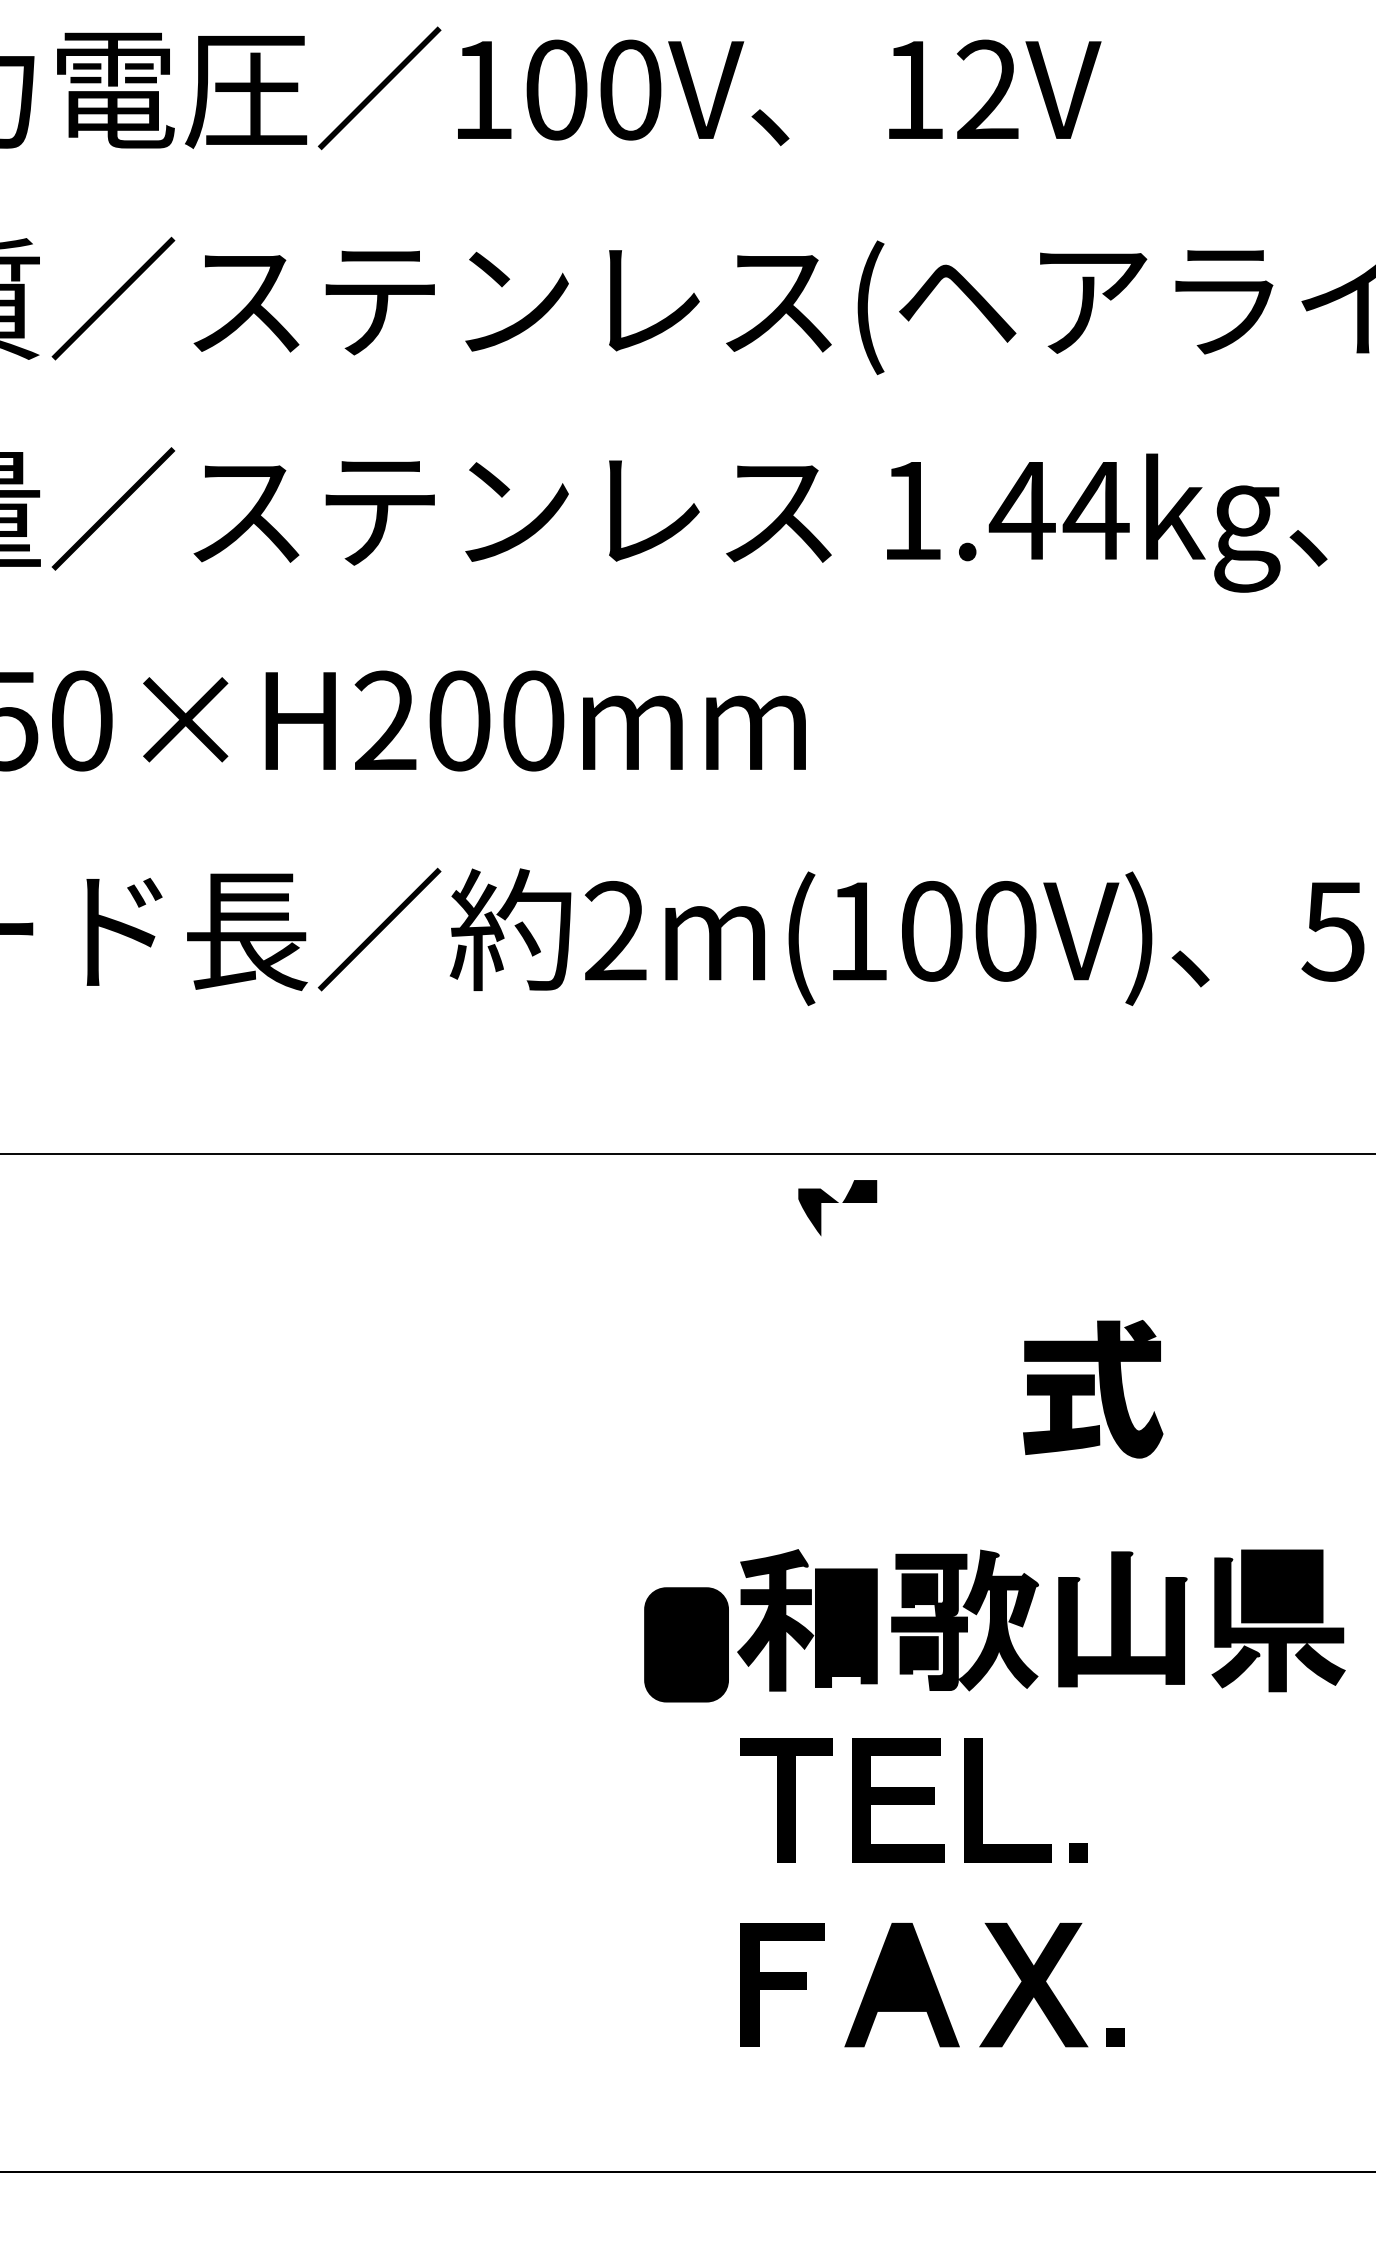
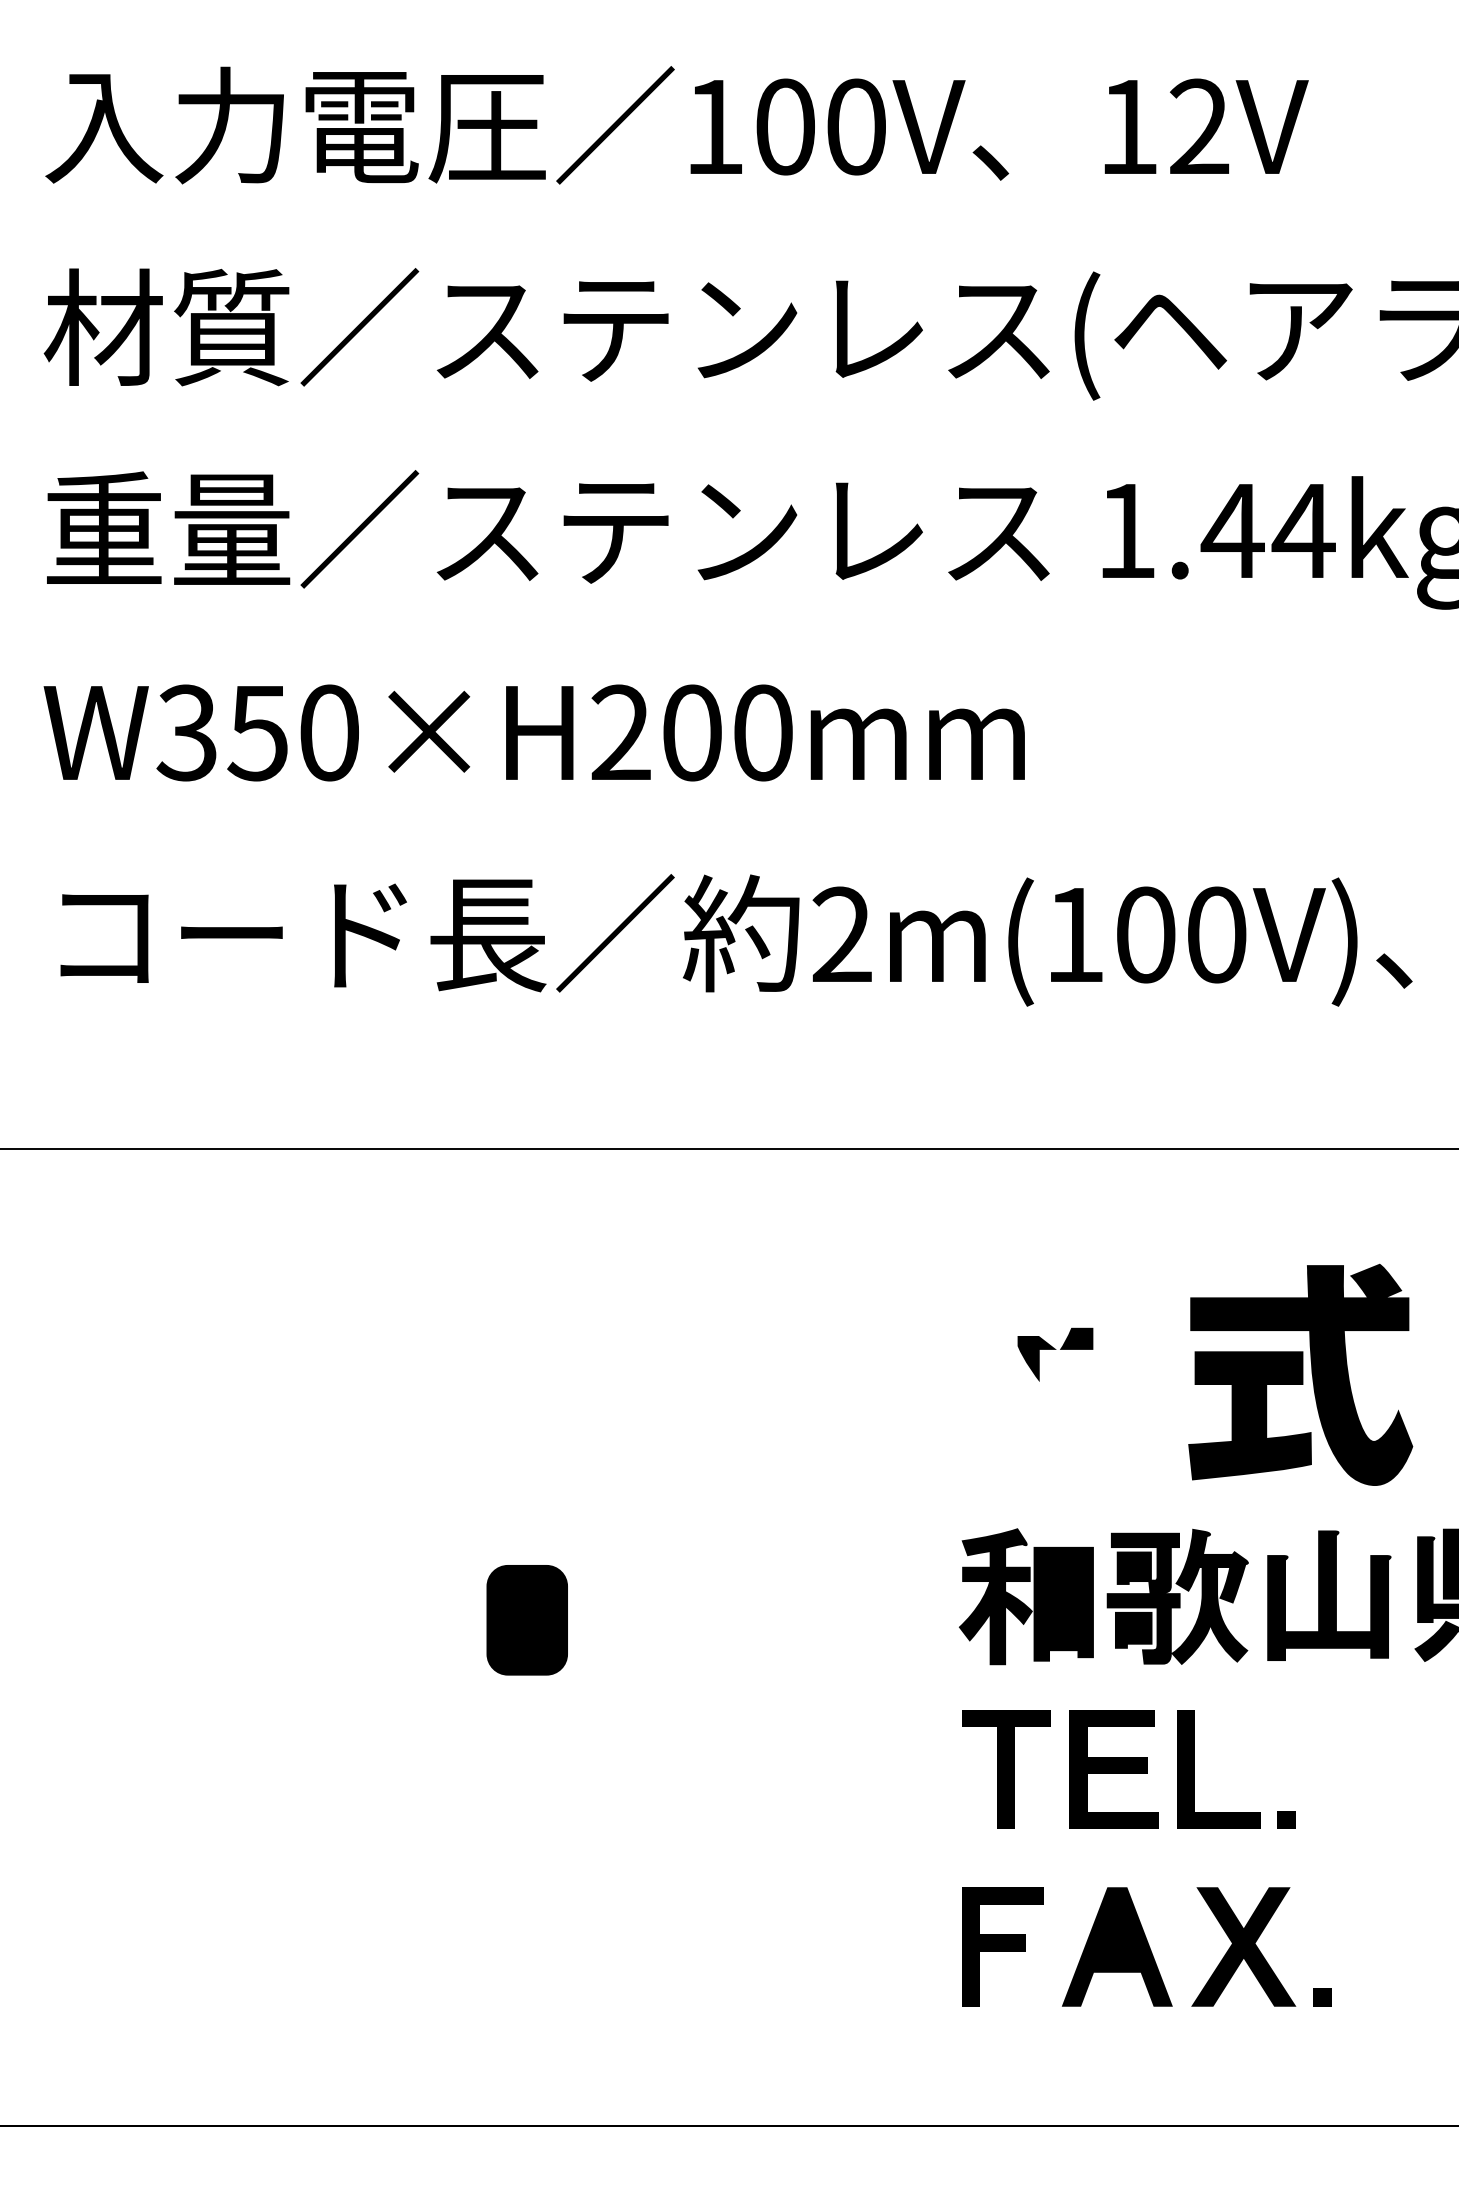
part: (837, 1207) -> (1055, 1354), moved
part: (1092, 1388) -> (1300, 1374), size x1.67
part: (685, 1645) -> (526, 1620), moved

